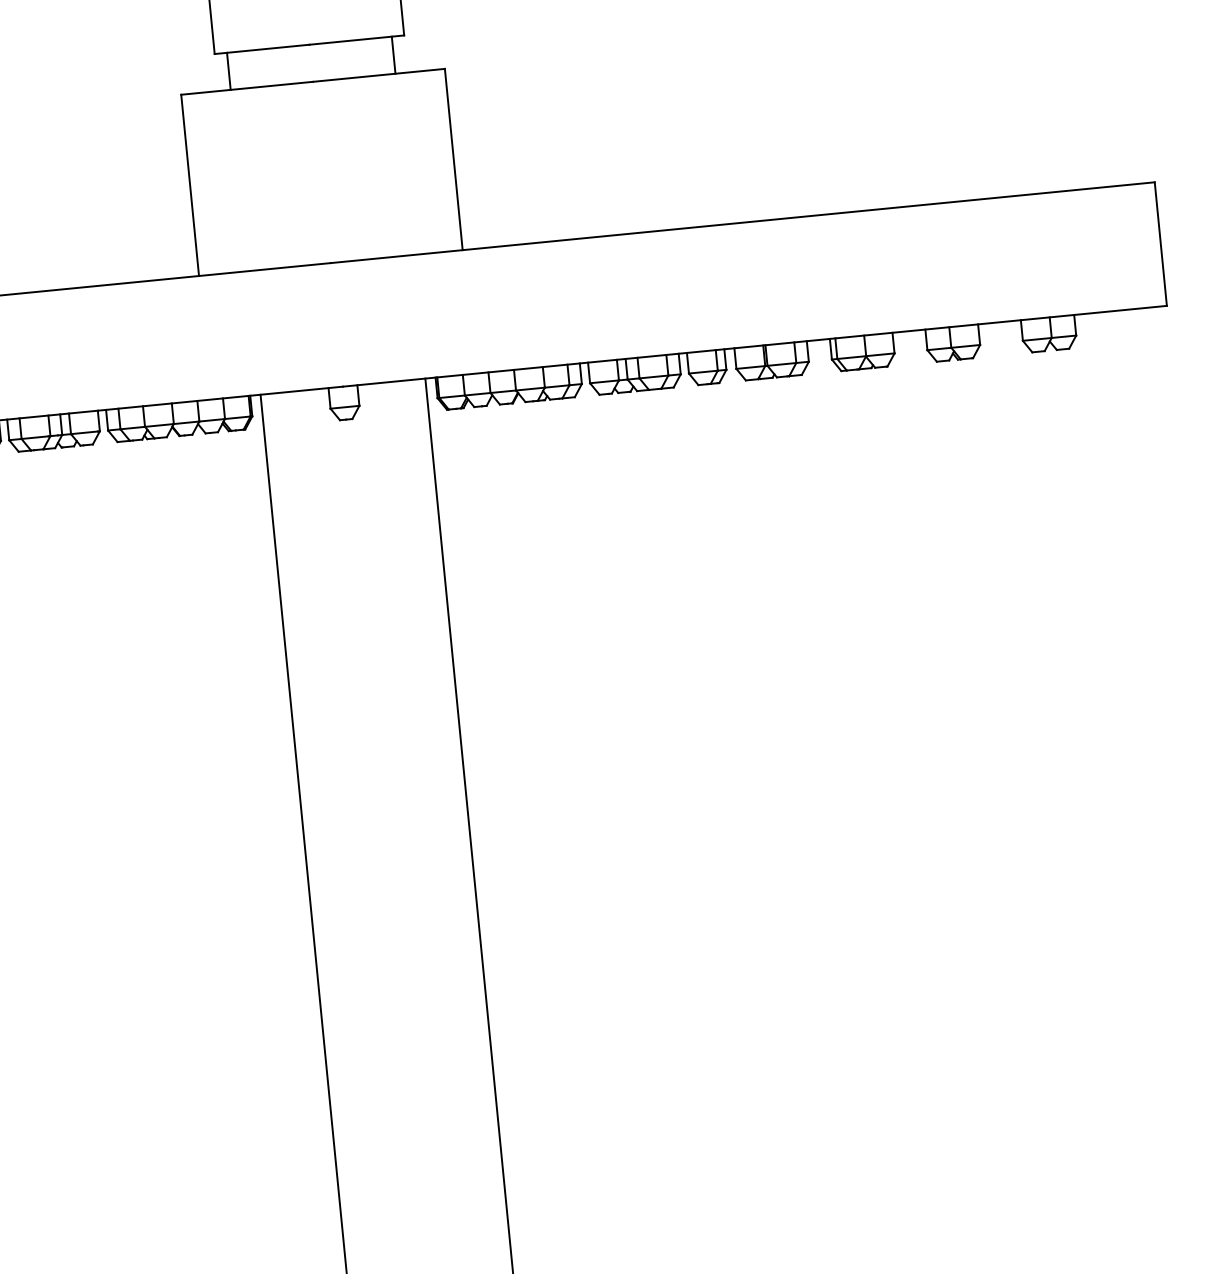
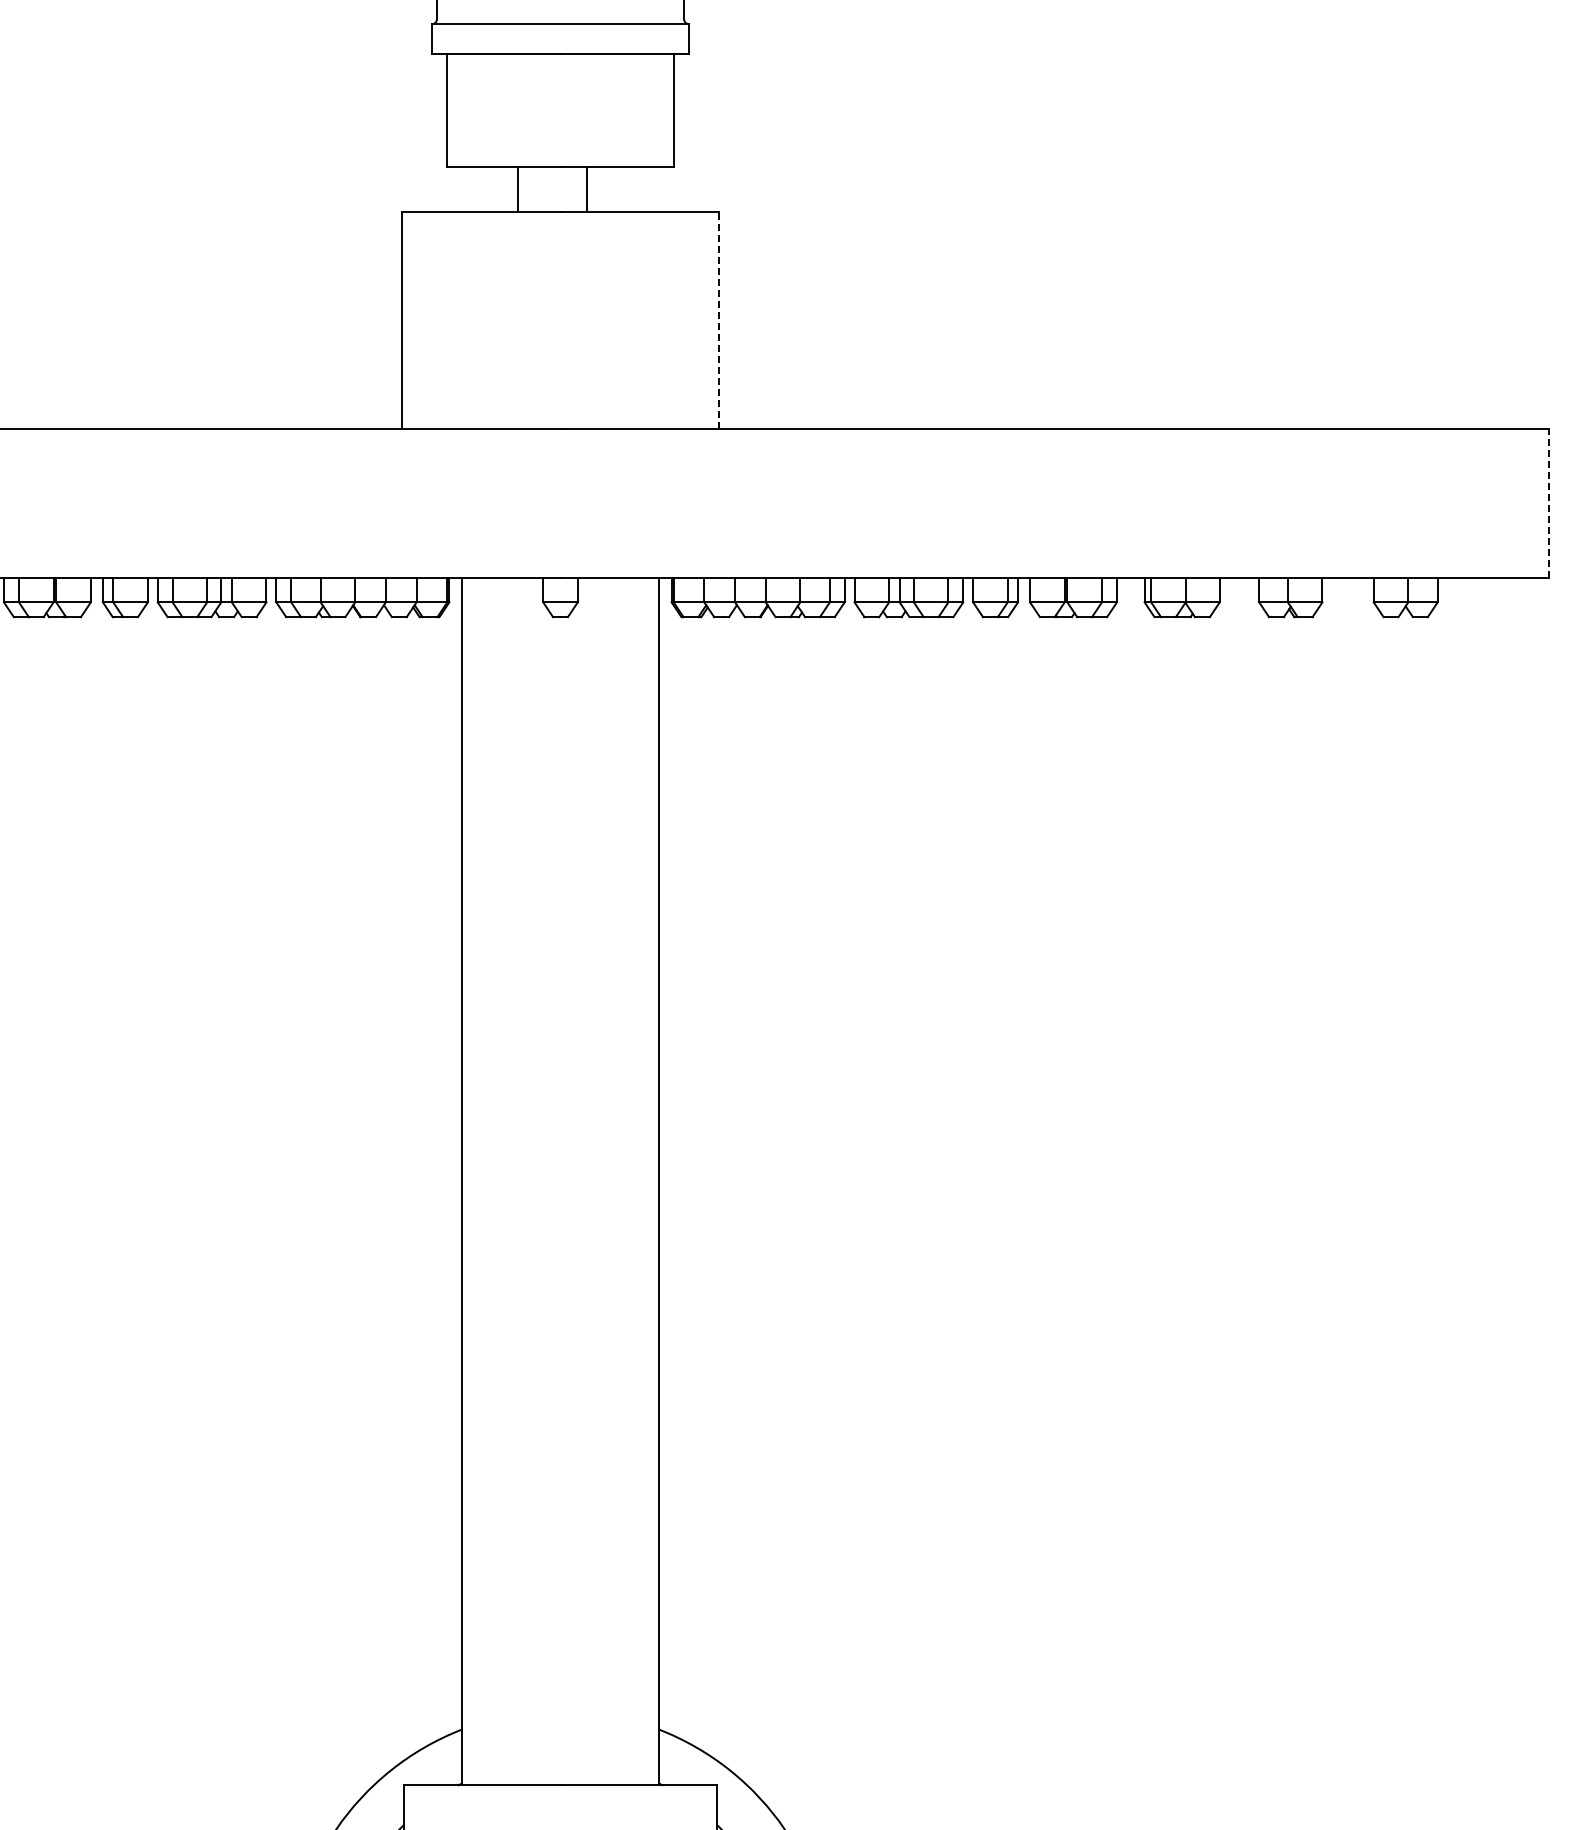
line: (393, 55) -> (587, 189), moved
line: (228, 71) -> (517, 189), moved
line: (453, 159) -> (718, 320), solid -> dashed
line: (1160, 244) -> (1548, 503), solid -> dashed

